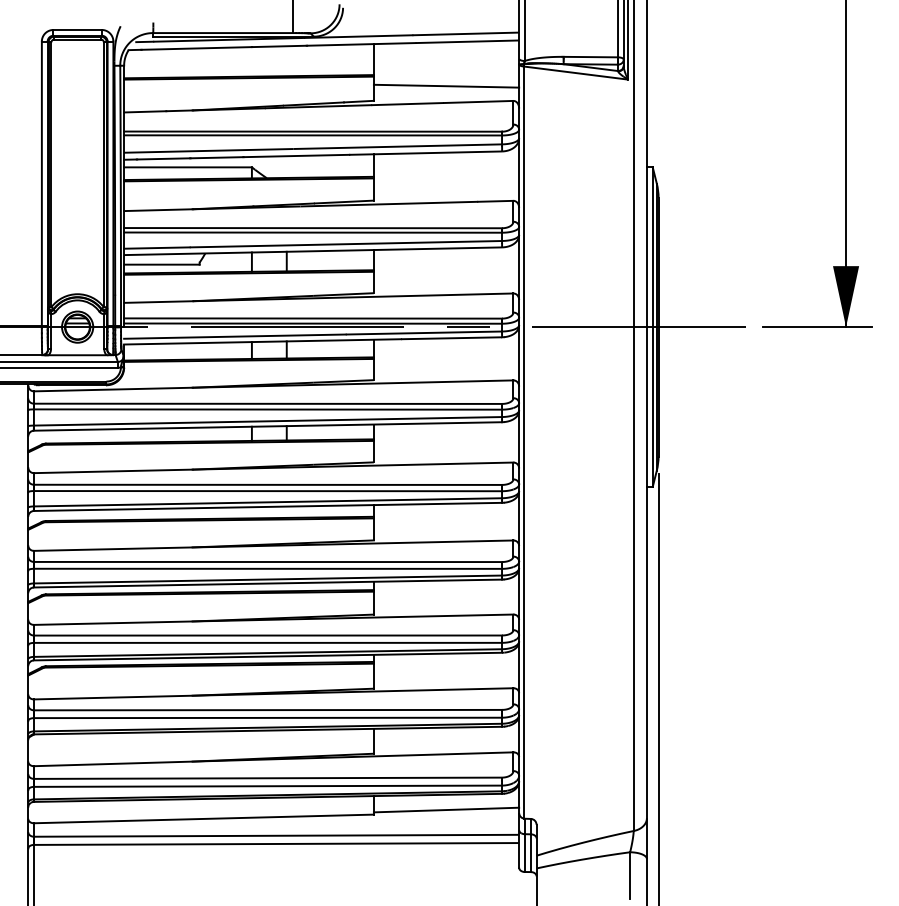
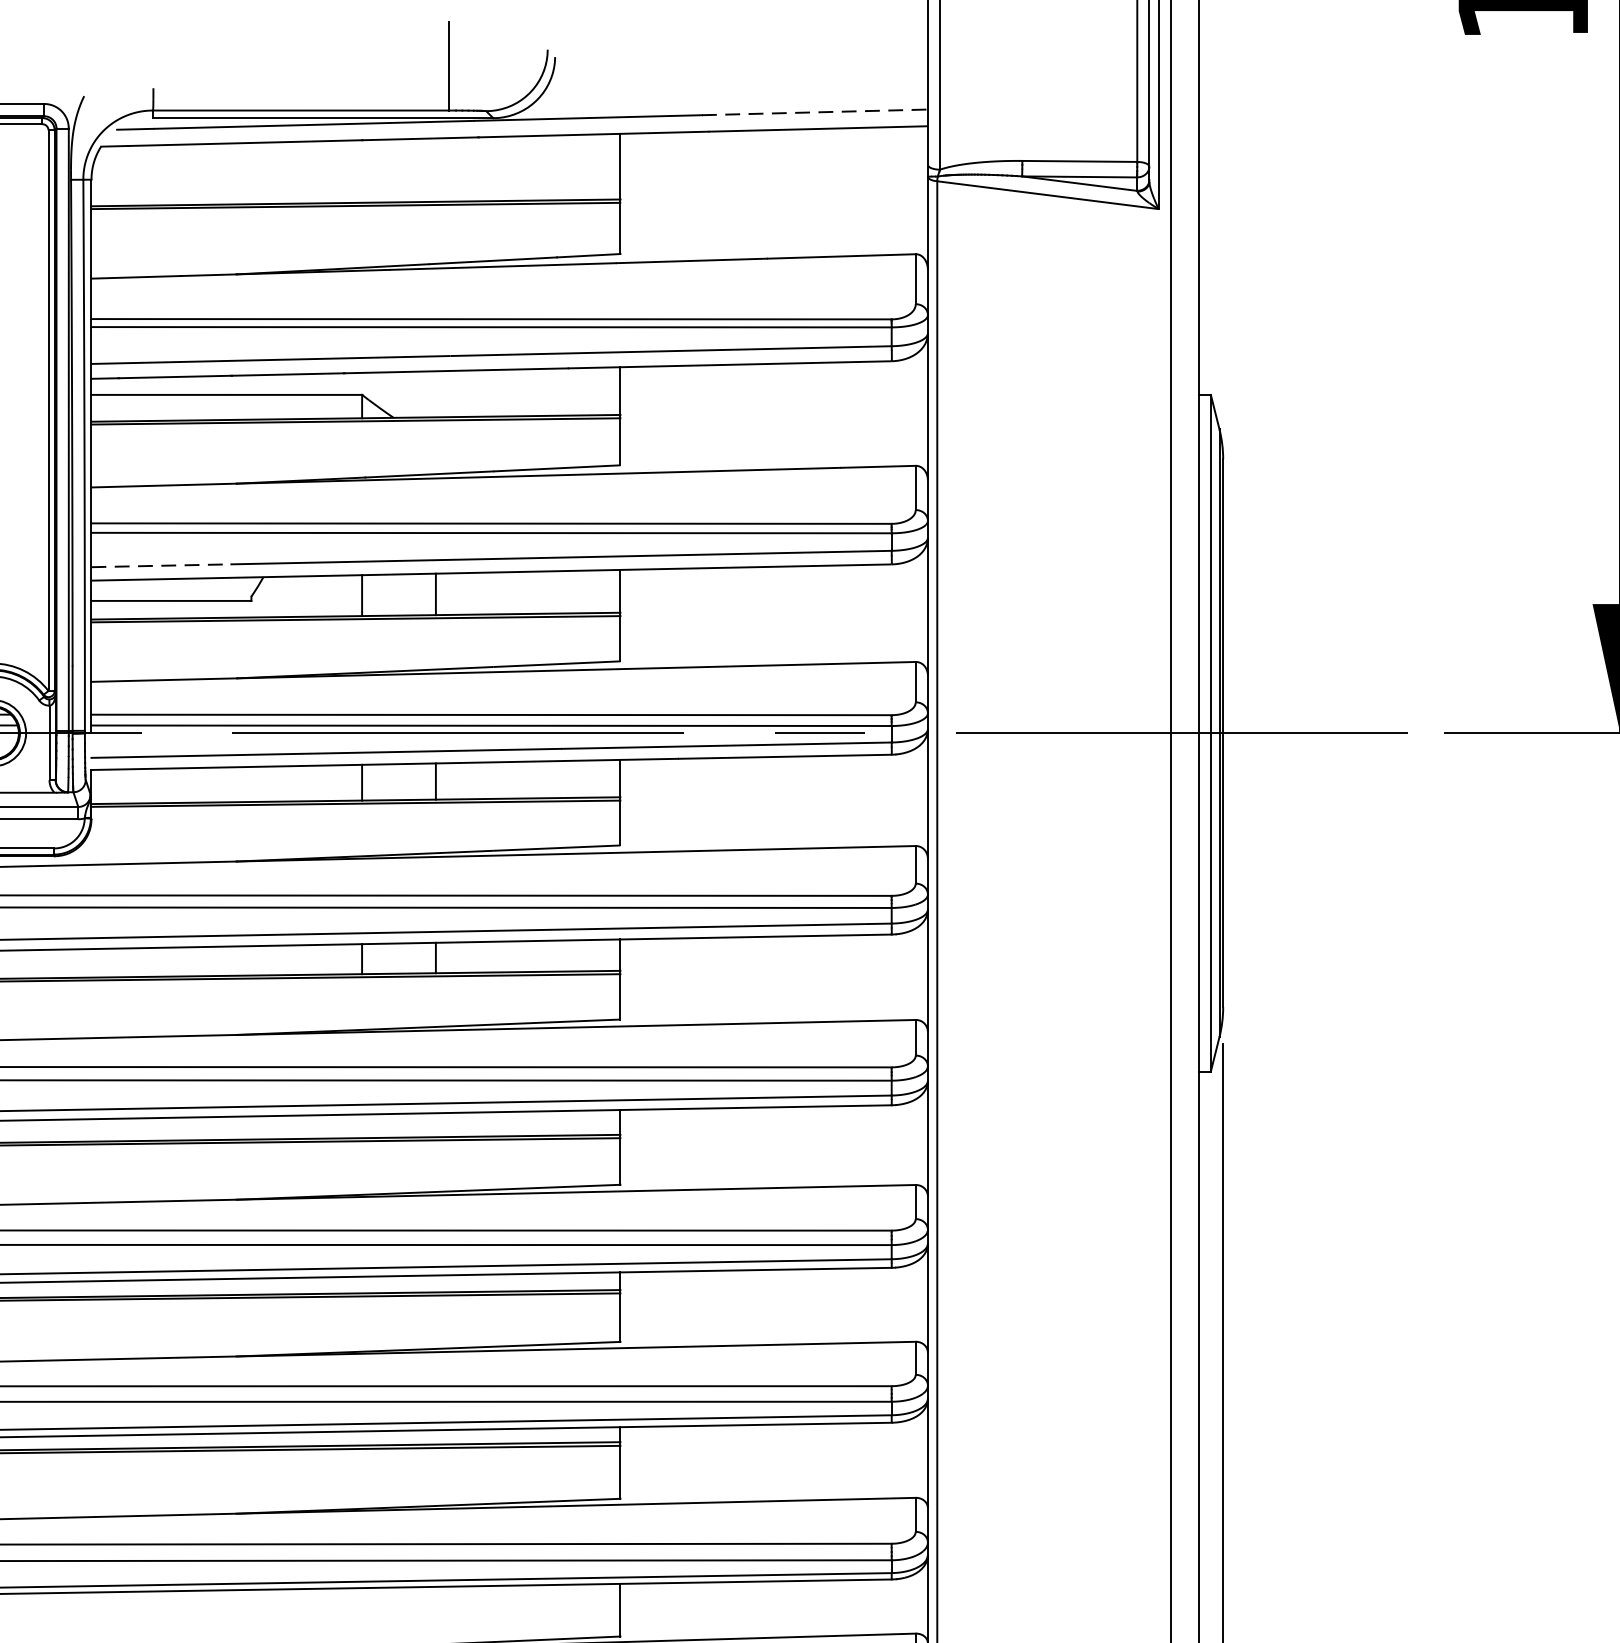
line: (465, 33) -> (814, 111), solid -> dashed
line: (446, 85) -> (774, 221), removed
line: (156, 248) -> (160, 566), solid -> dashed

